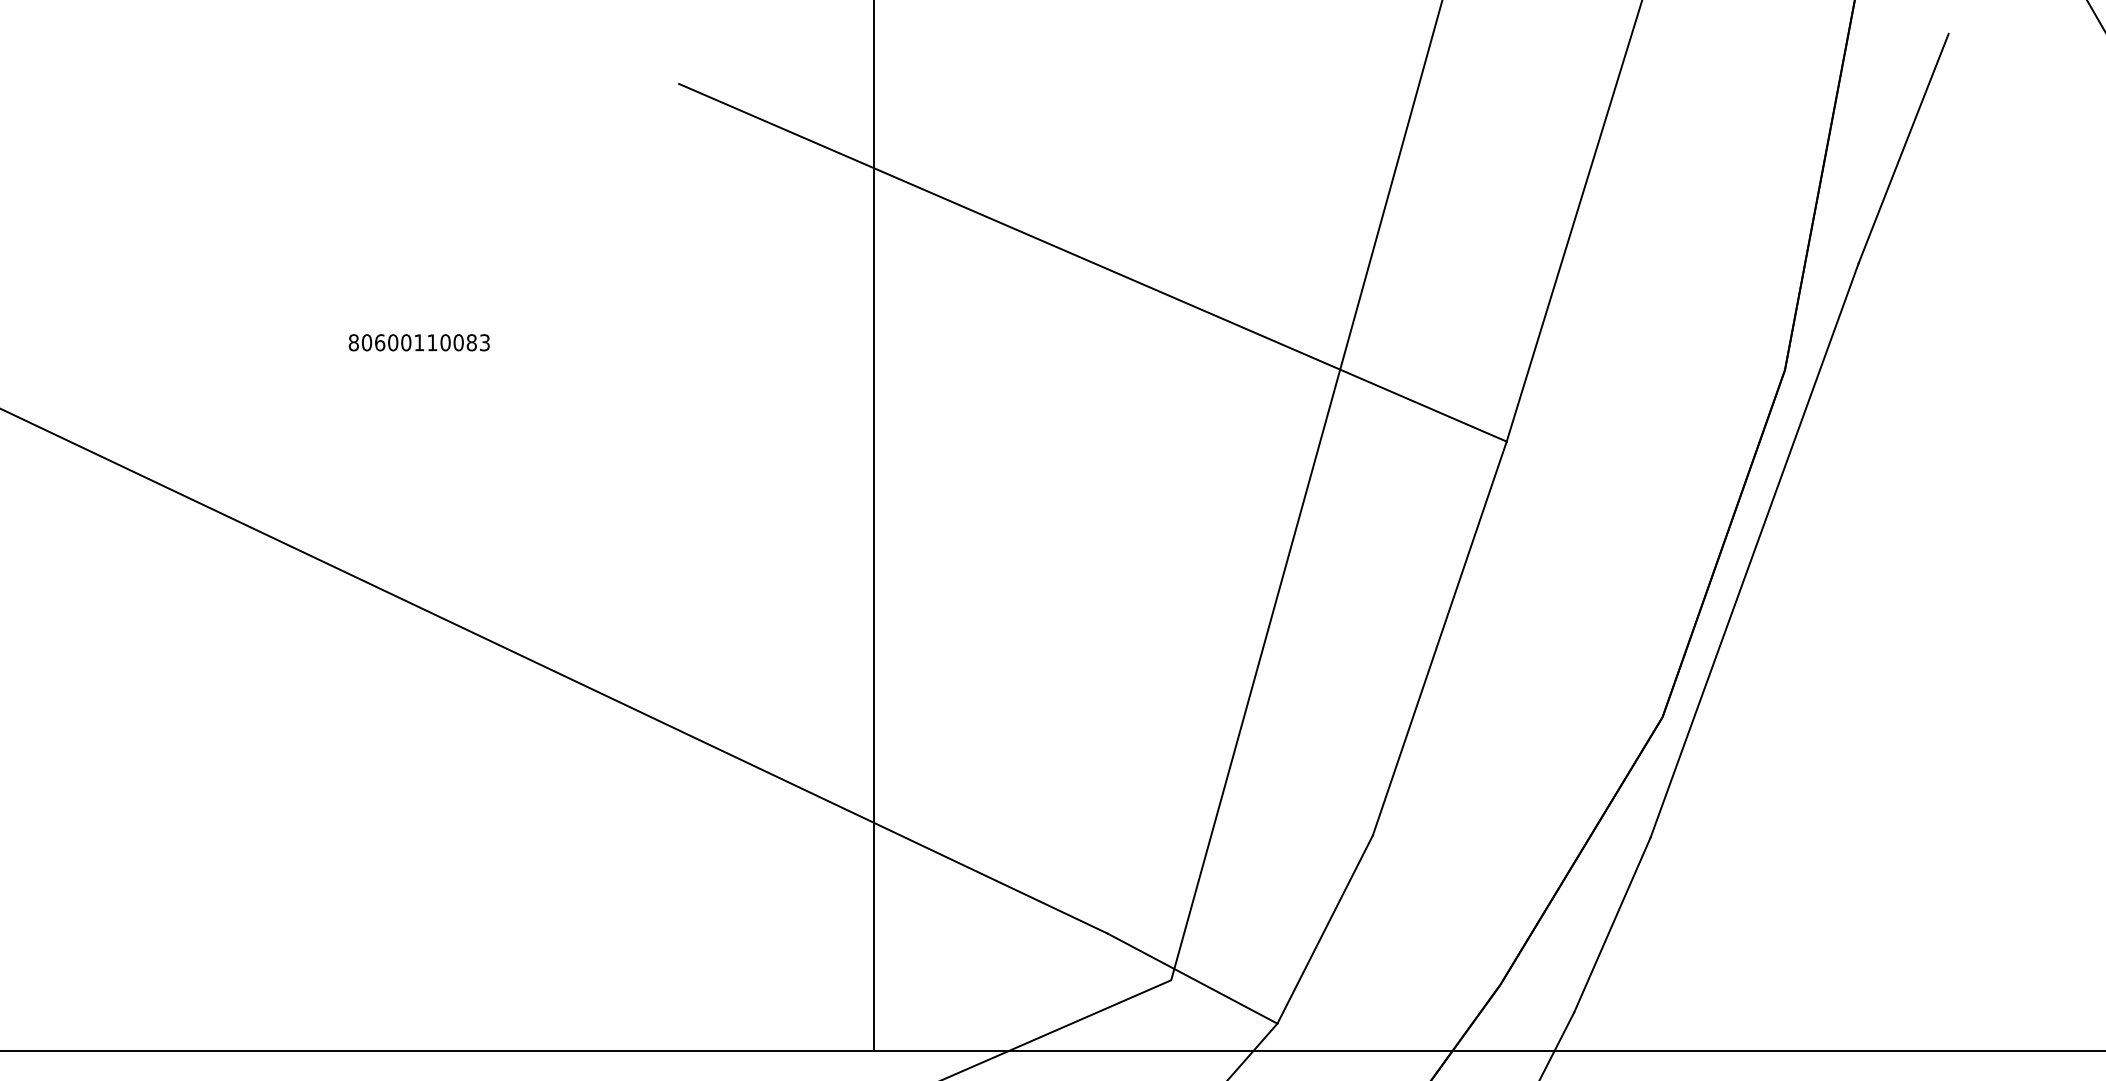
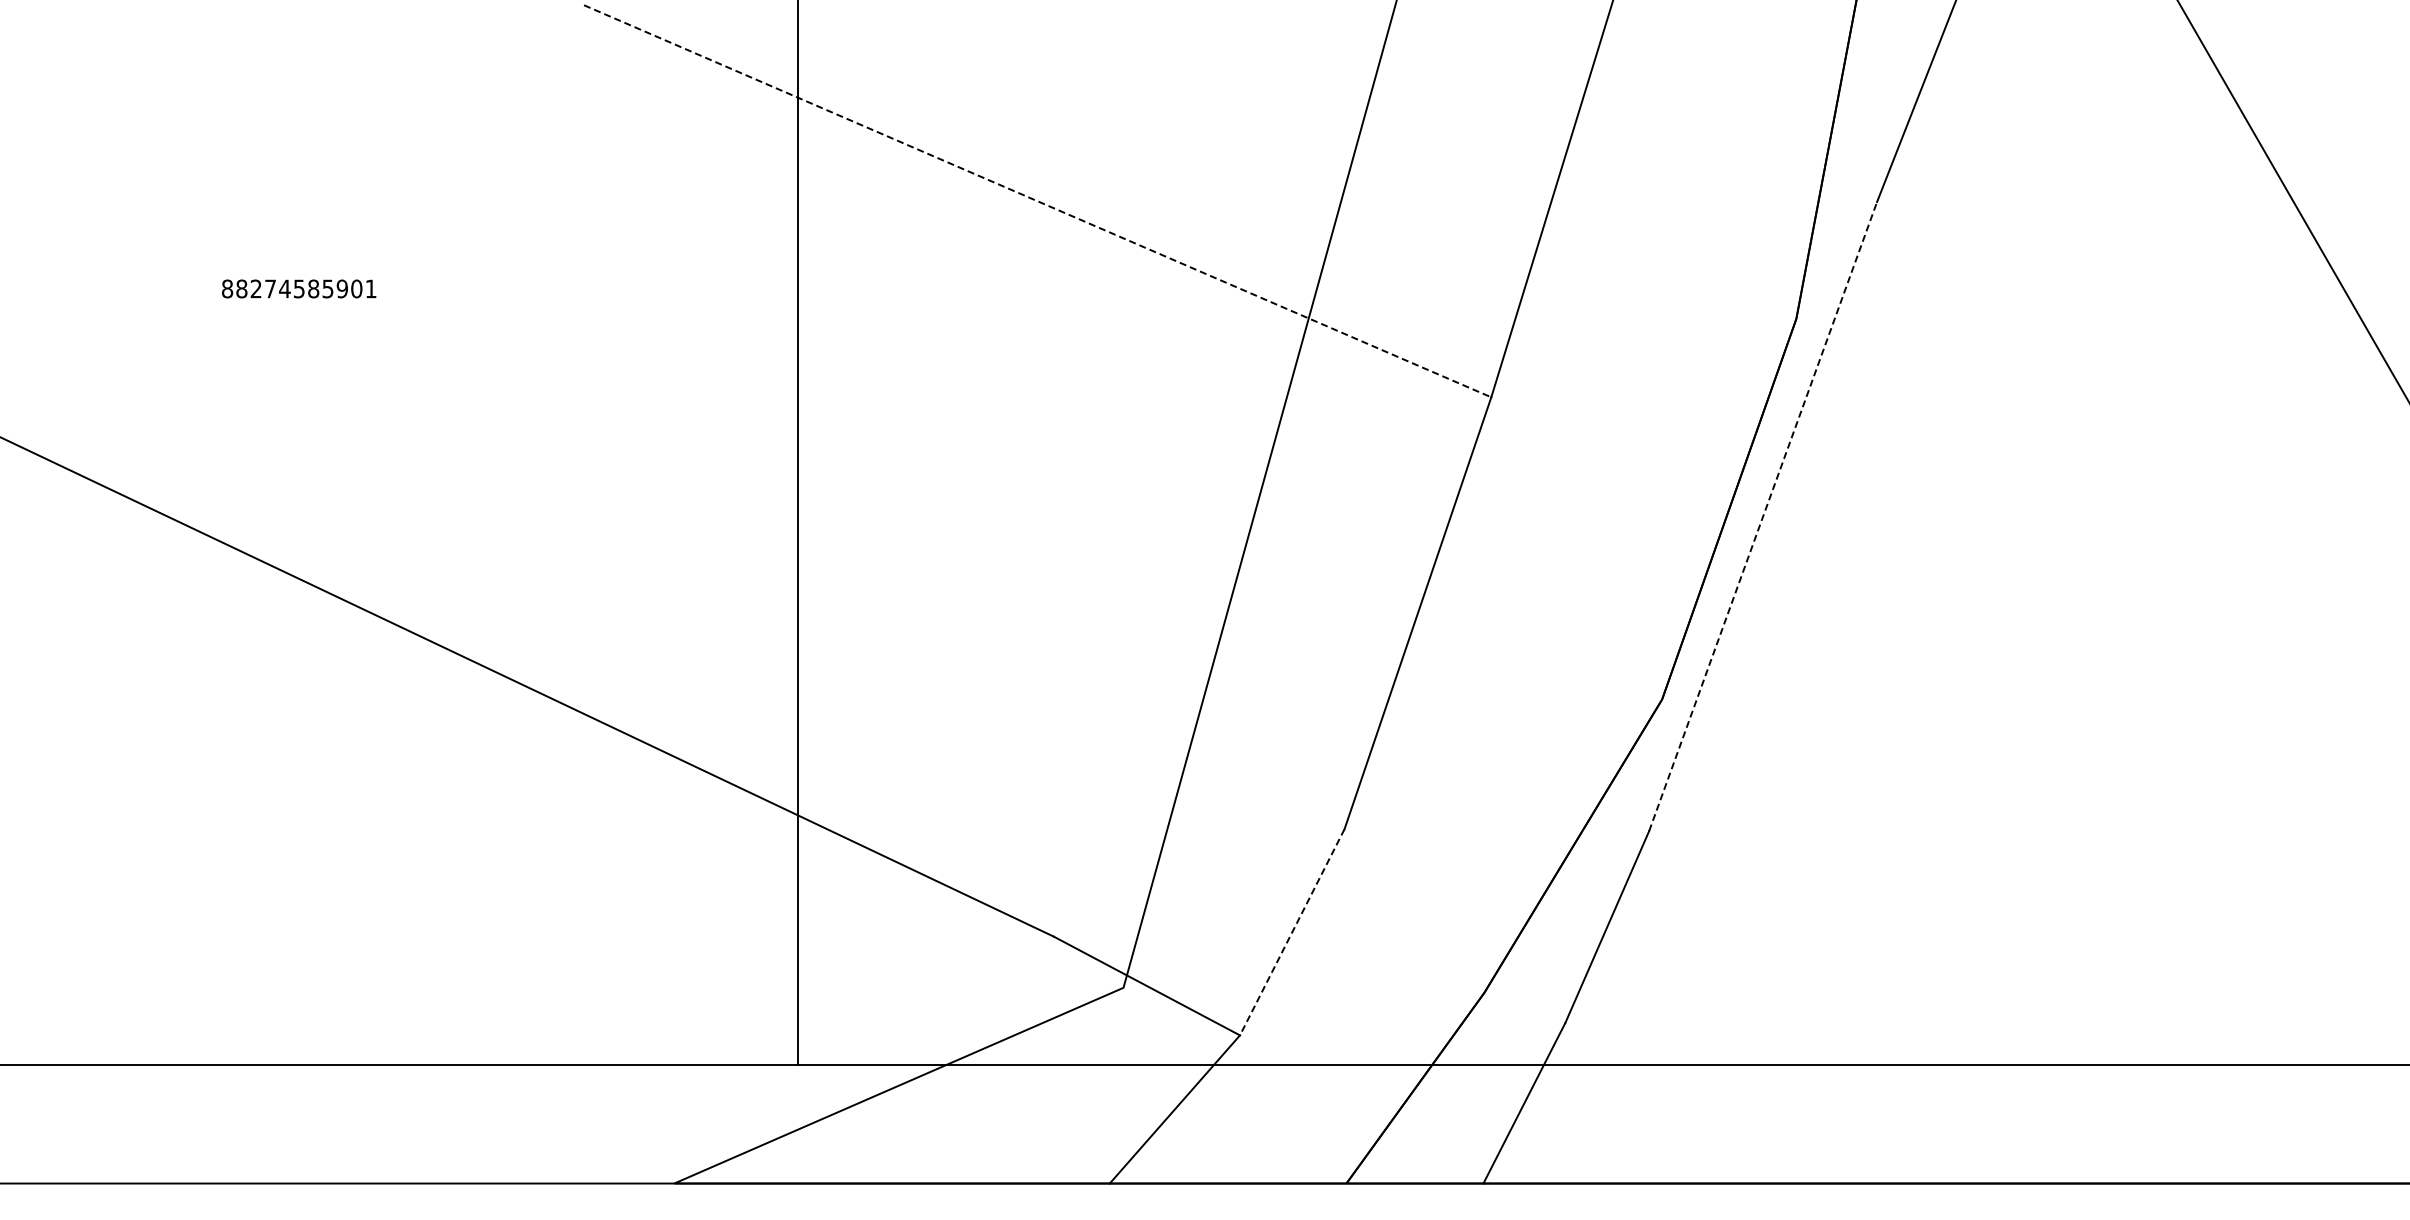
line: (1093, 262) -> (1038, 201), solid -> dashed
text: (425, 342) -> (306, 288), 80600110083 -> 88274585901
line: (1755, 550) -> (1763, 516), solid -> dashed
line: (1325, 929) -> (1292, 932), solid -> dashed

